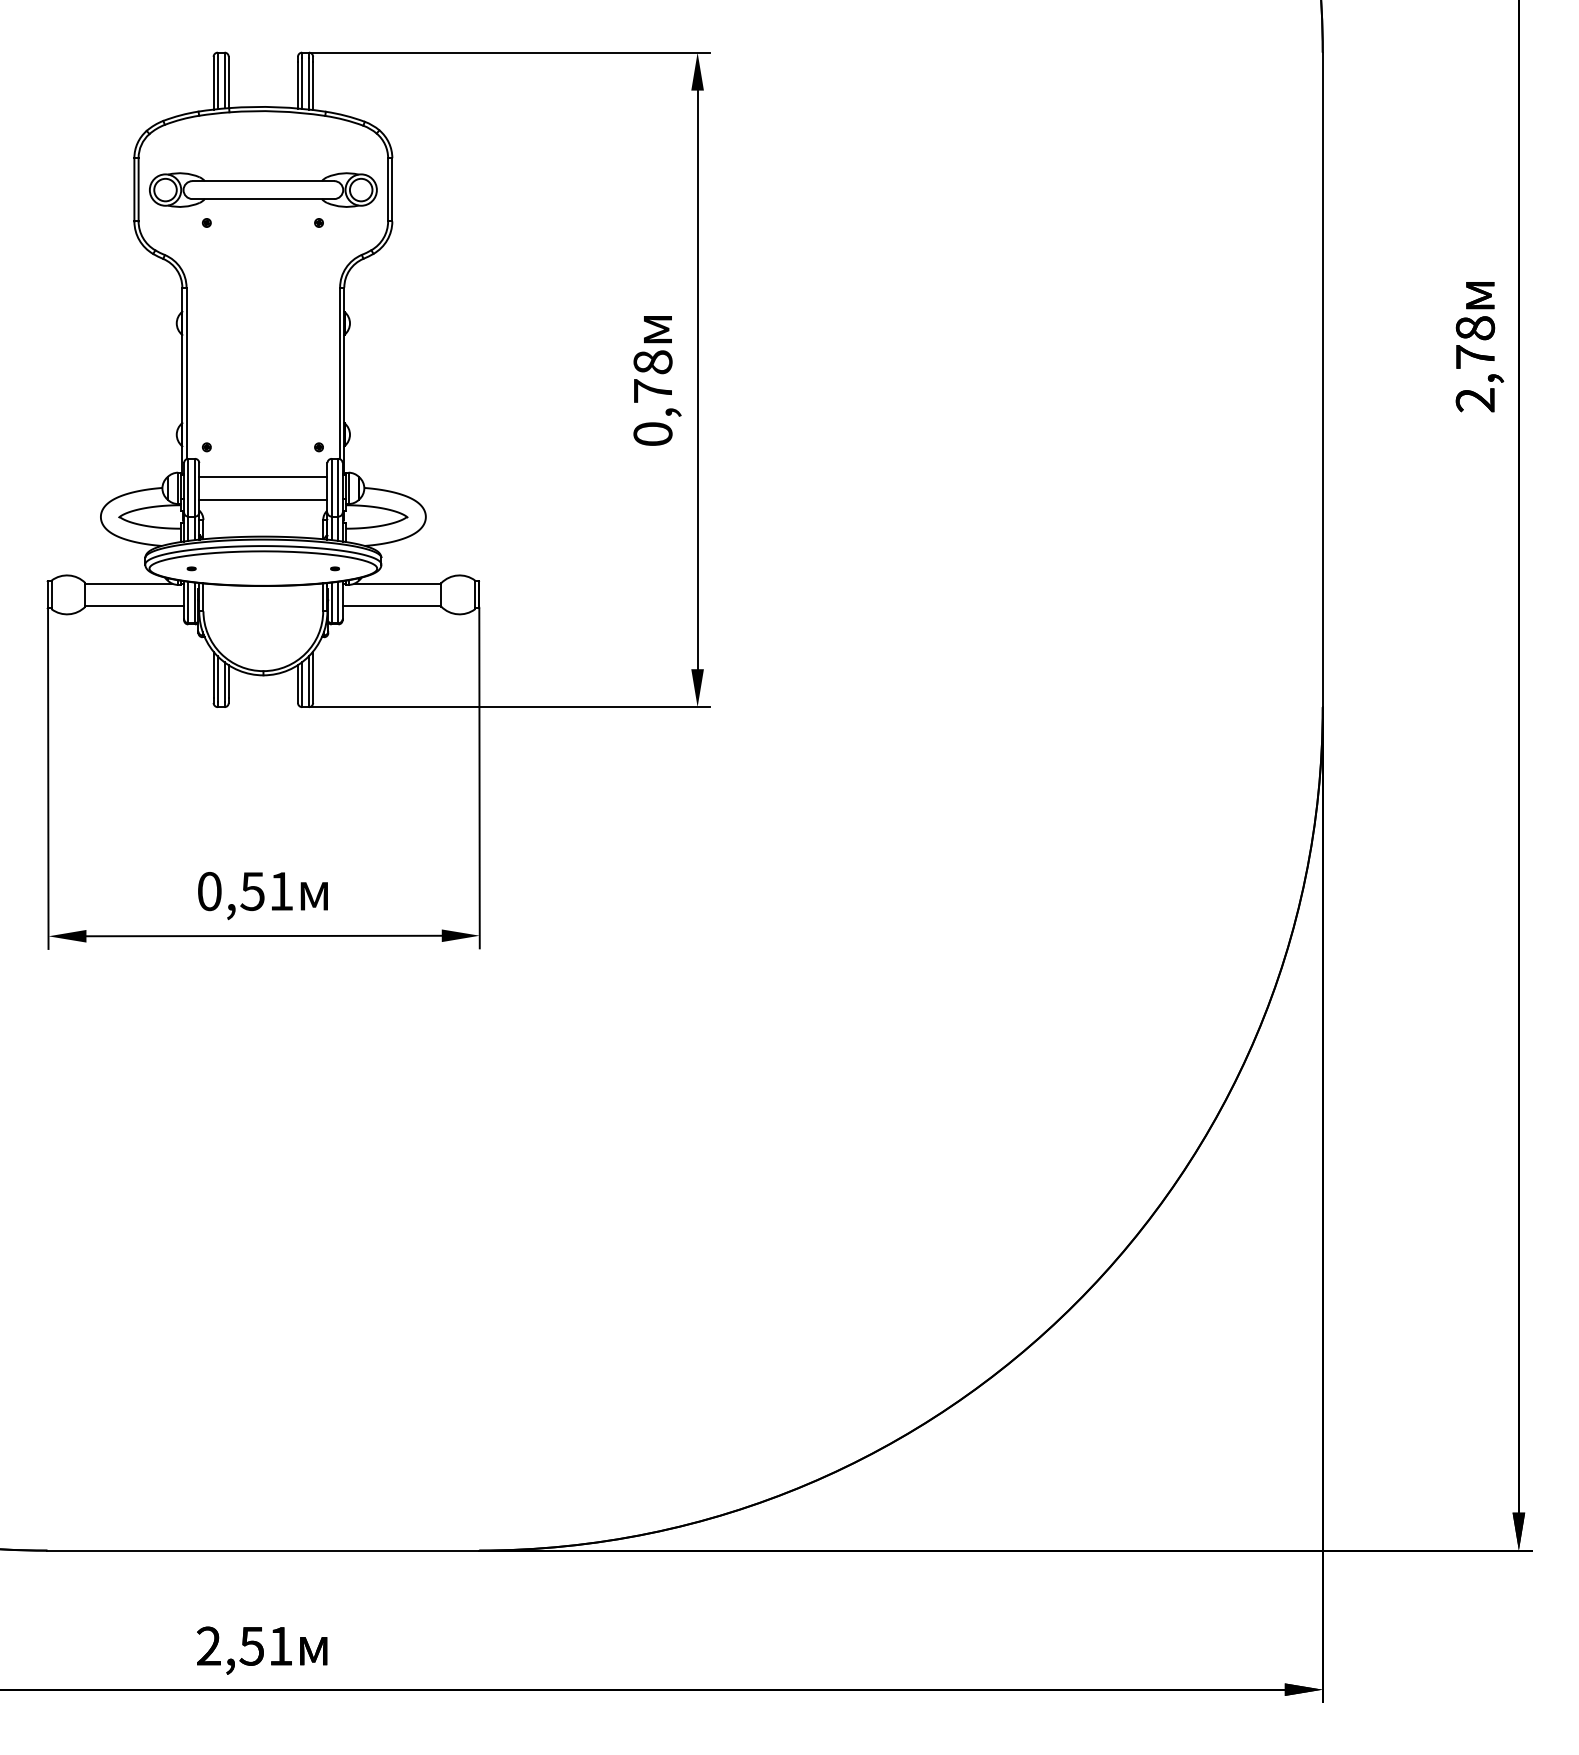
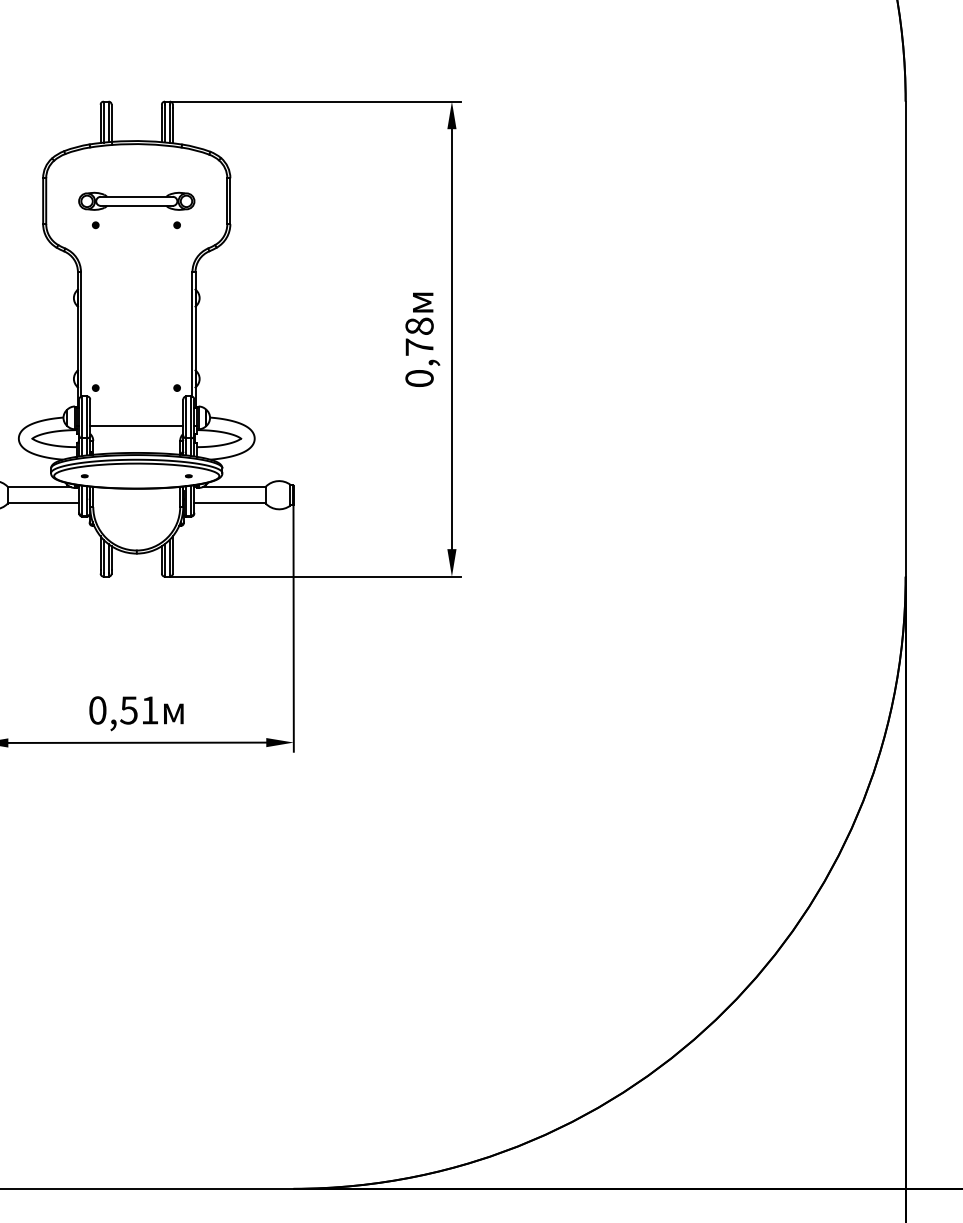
part: (263, 189) -> (136, 200), size x0.7
line: (263, 477) -> (136, 409), removed

